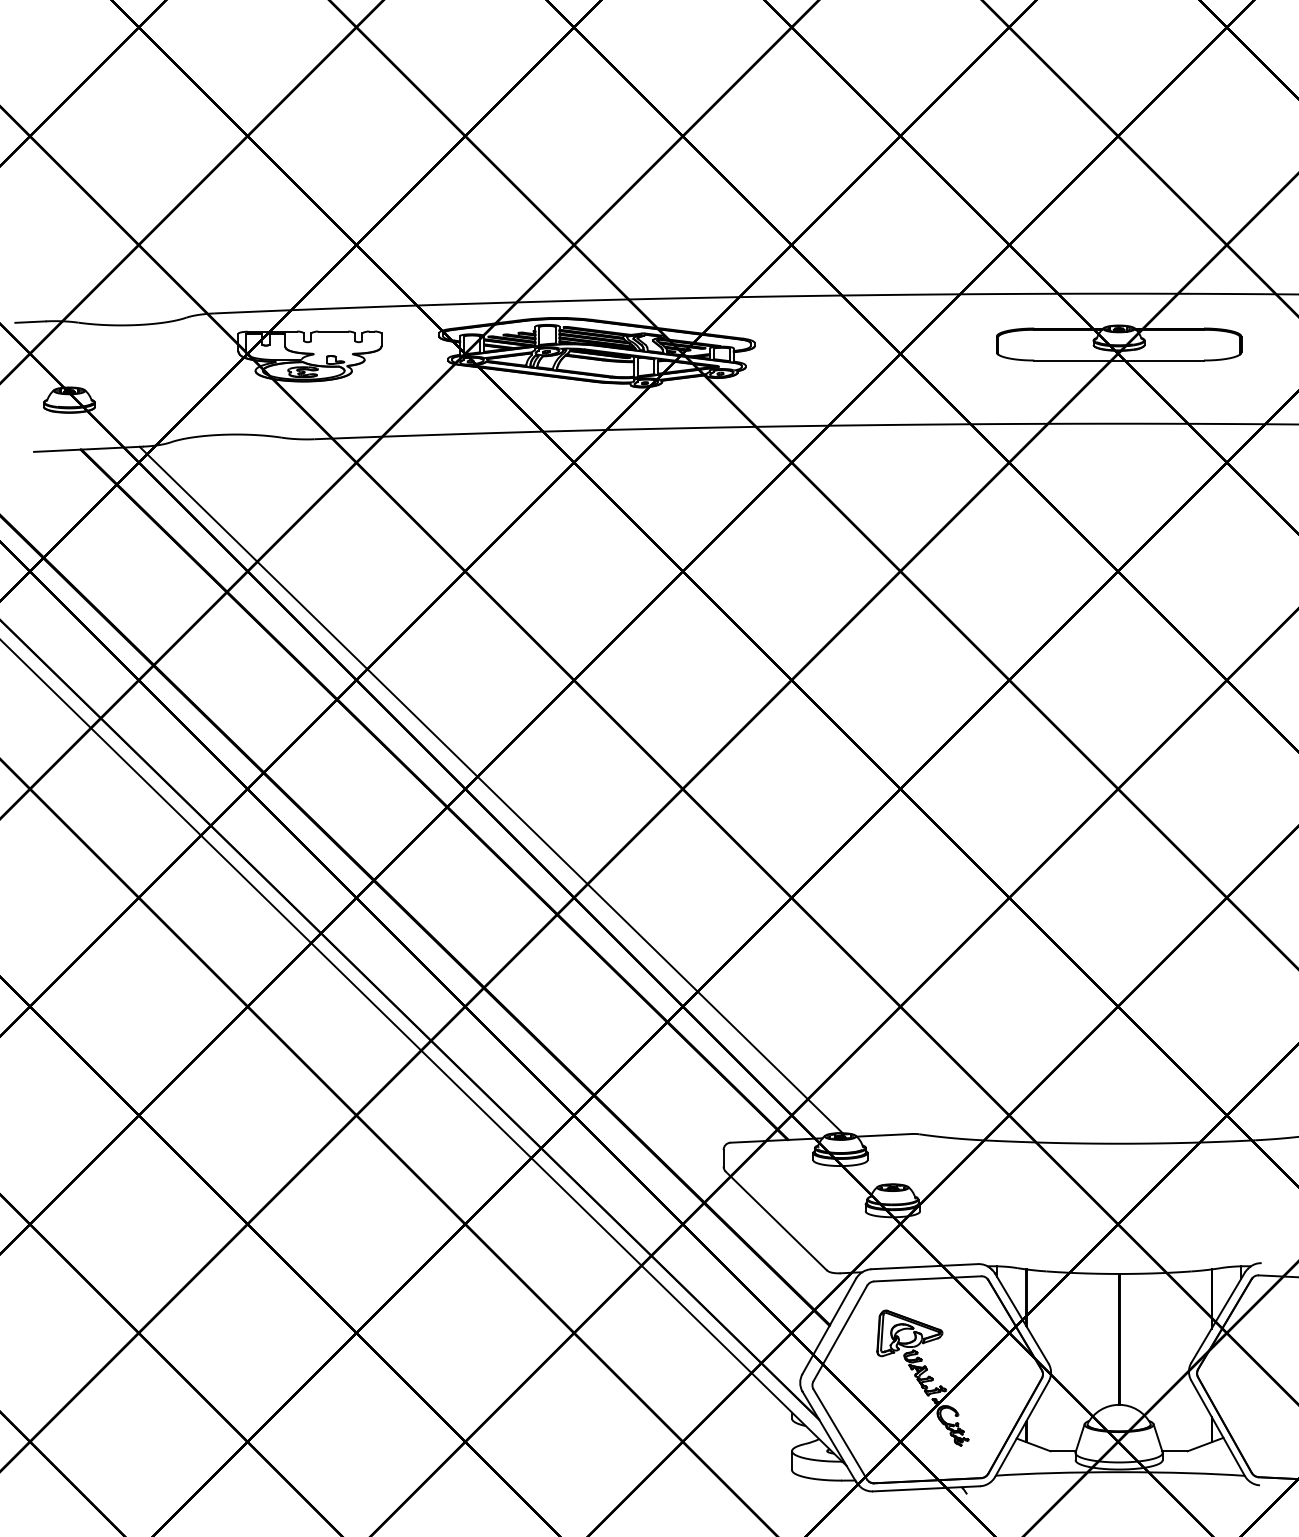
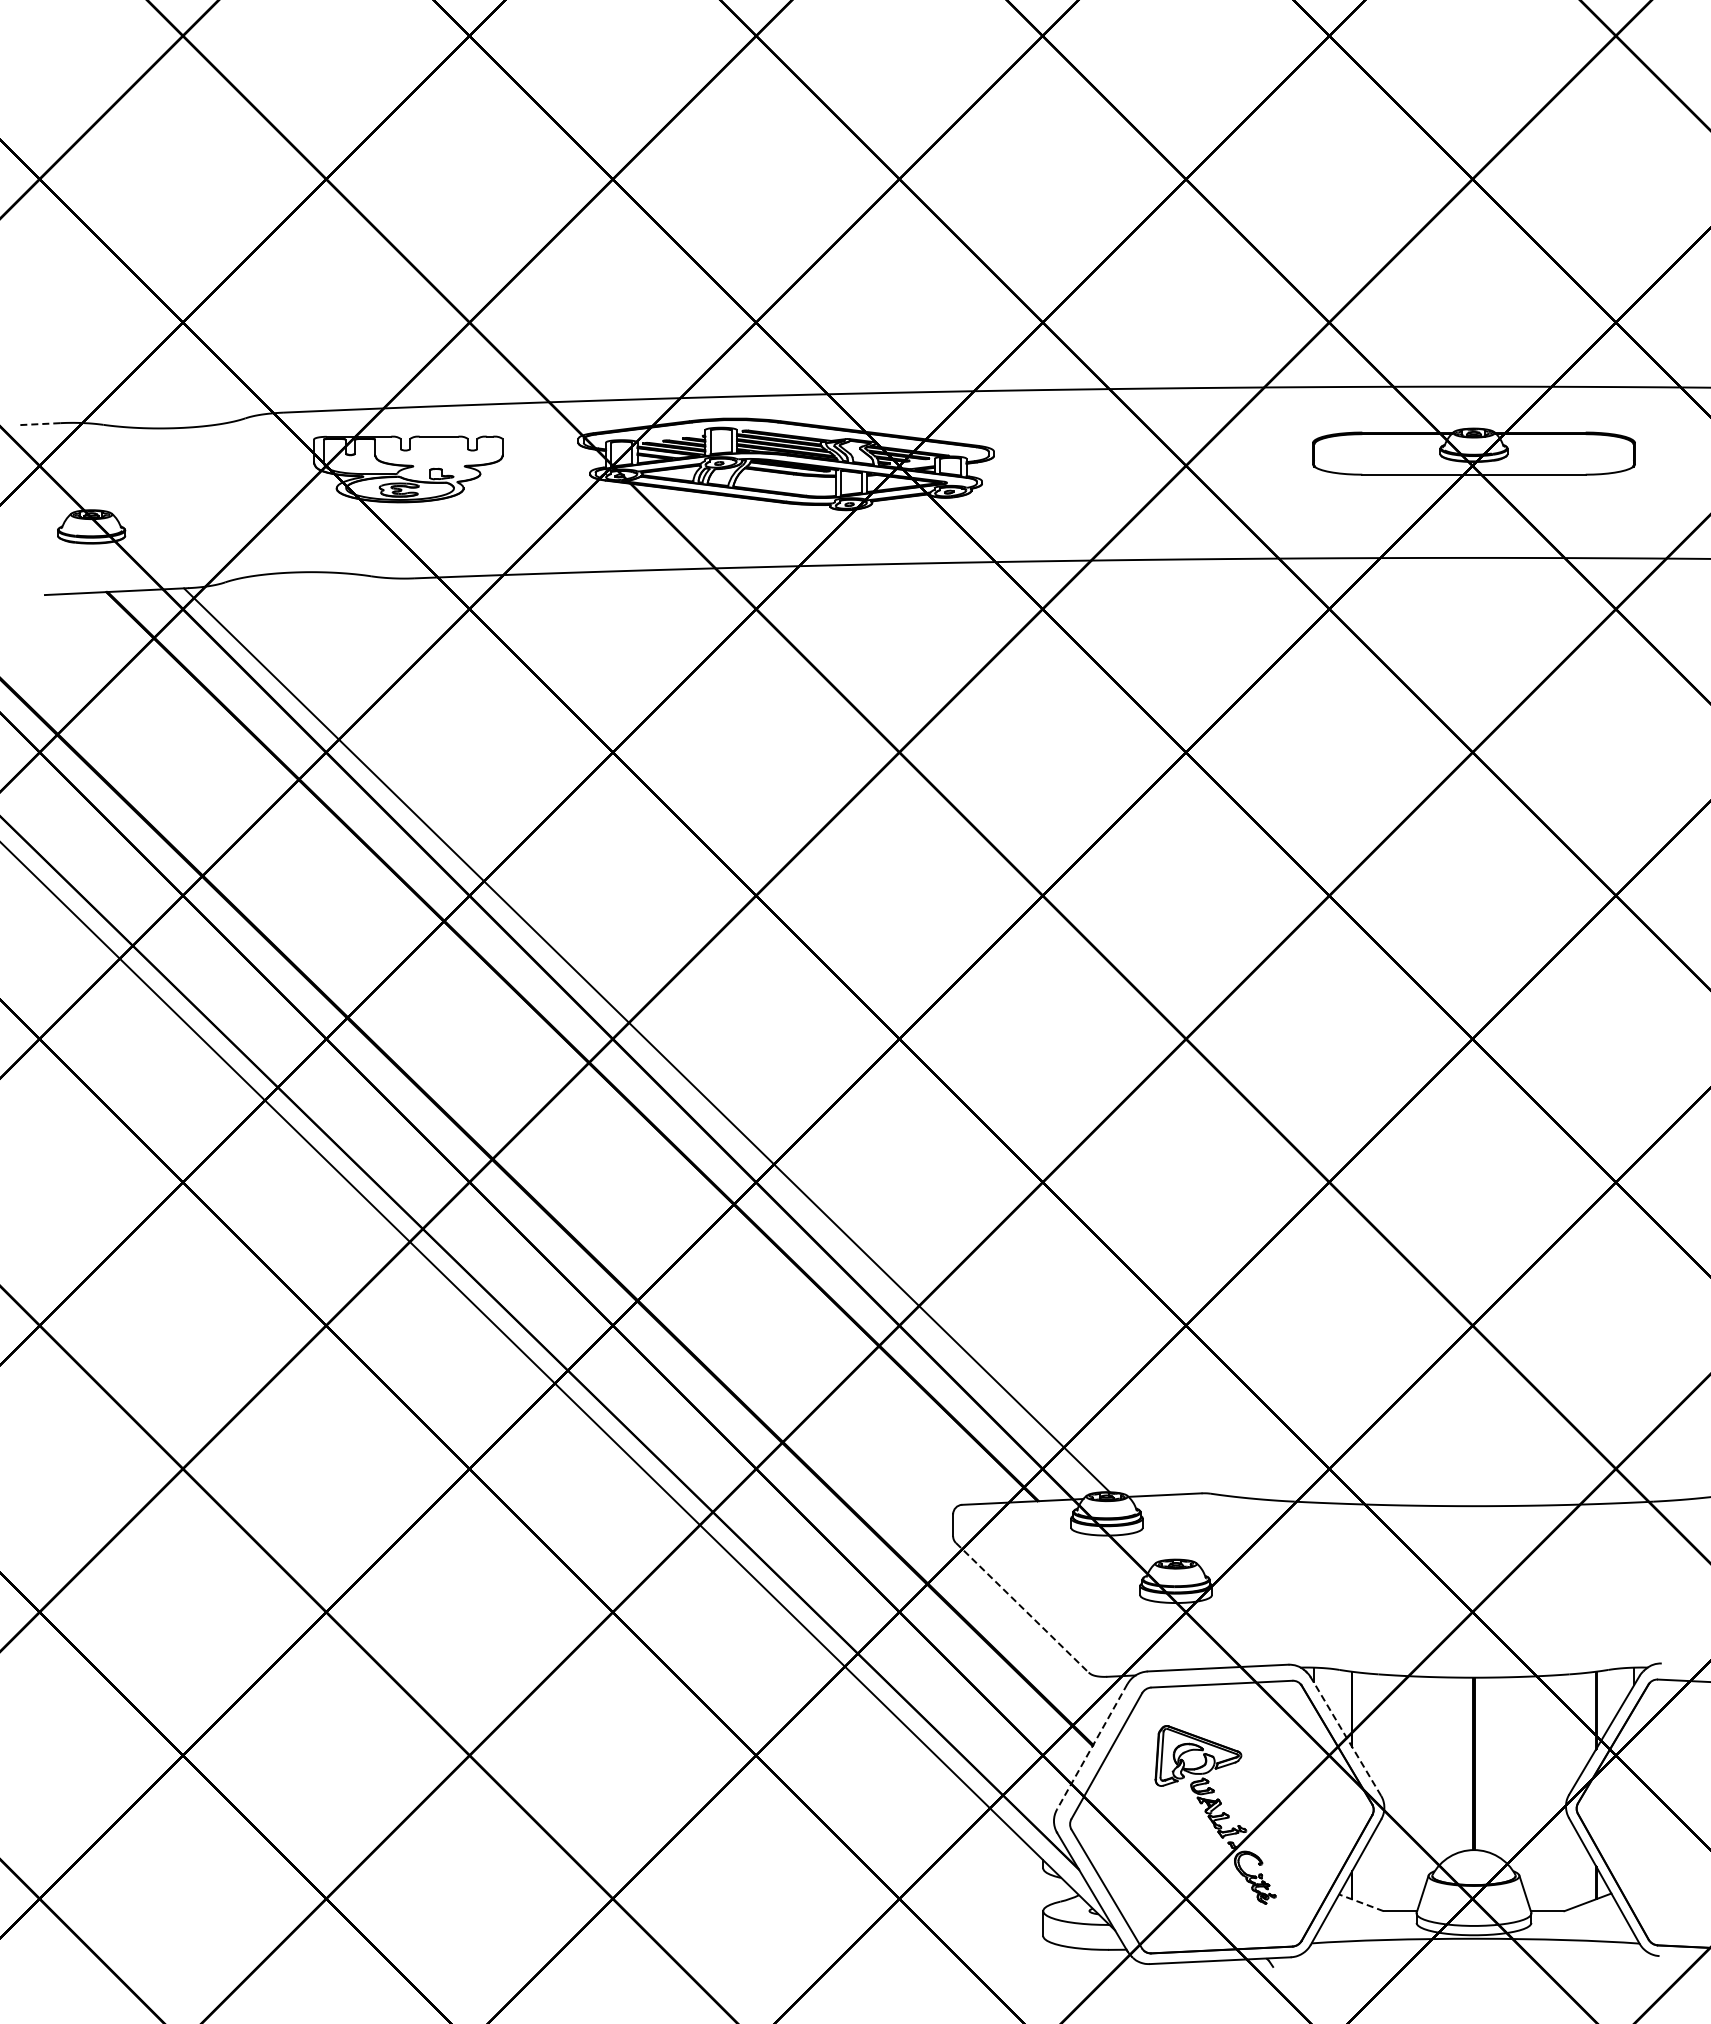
line: (30, 322) -> (40, 424), solid -> dashed
line: (776, 1220) -> (1022, 1607), solid -> dashed
line: (1021, 1318) -> (1345, 1736), solid -> dashed
line: (829, 1326) -> (1092, 1746), solid -> dashed
line: (1033, 1444) -> (1361, 1902), solid -> dashed

